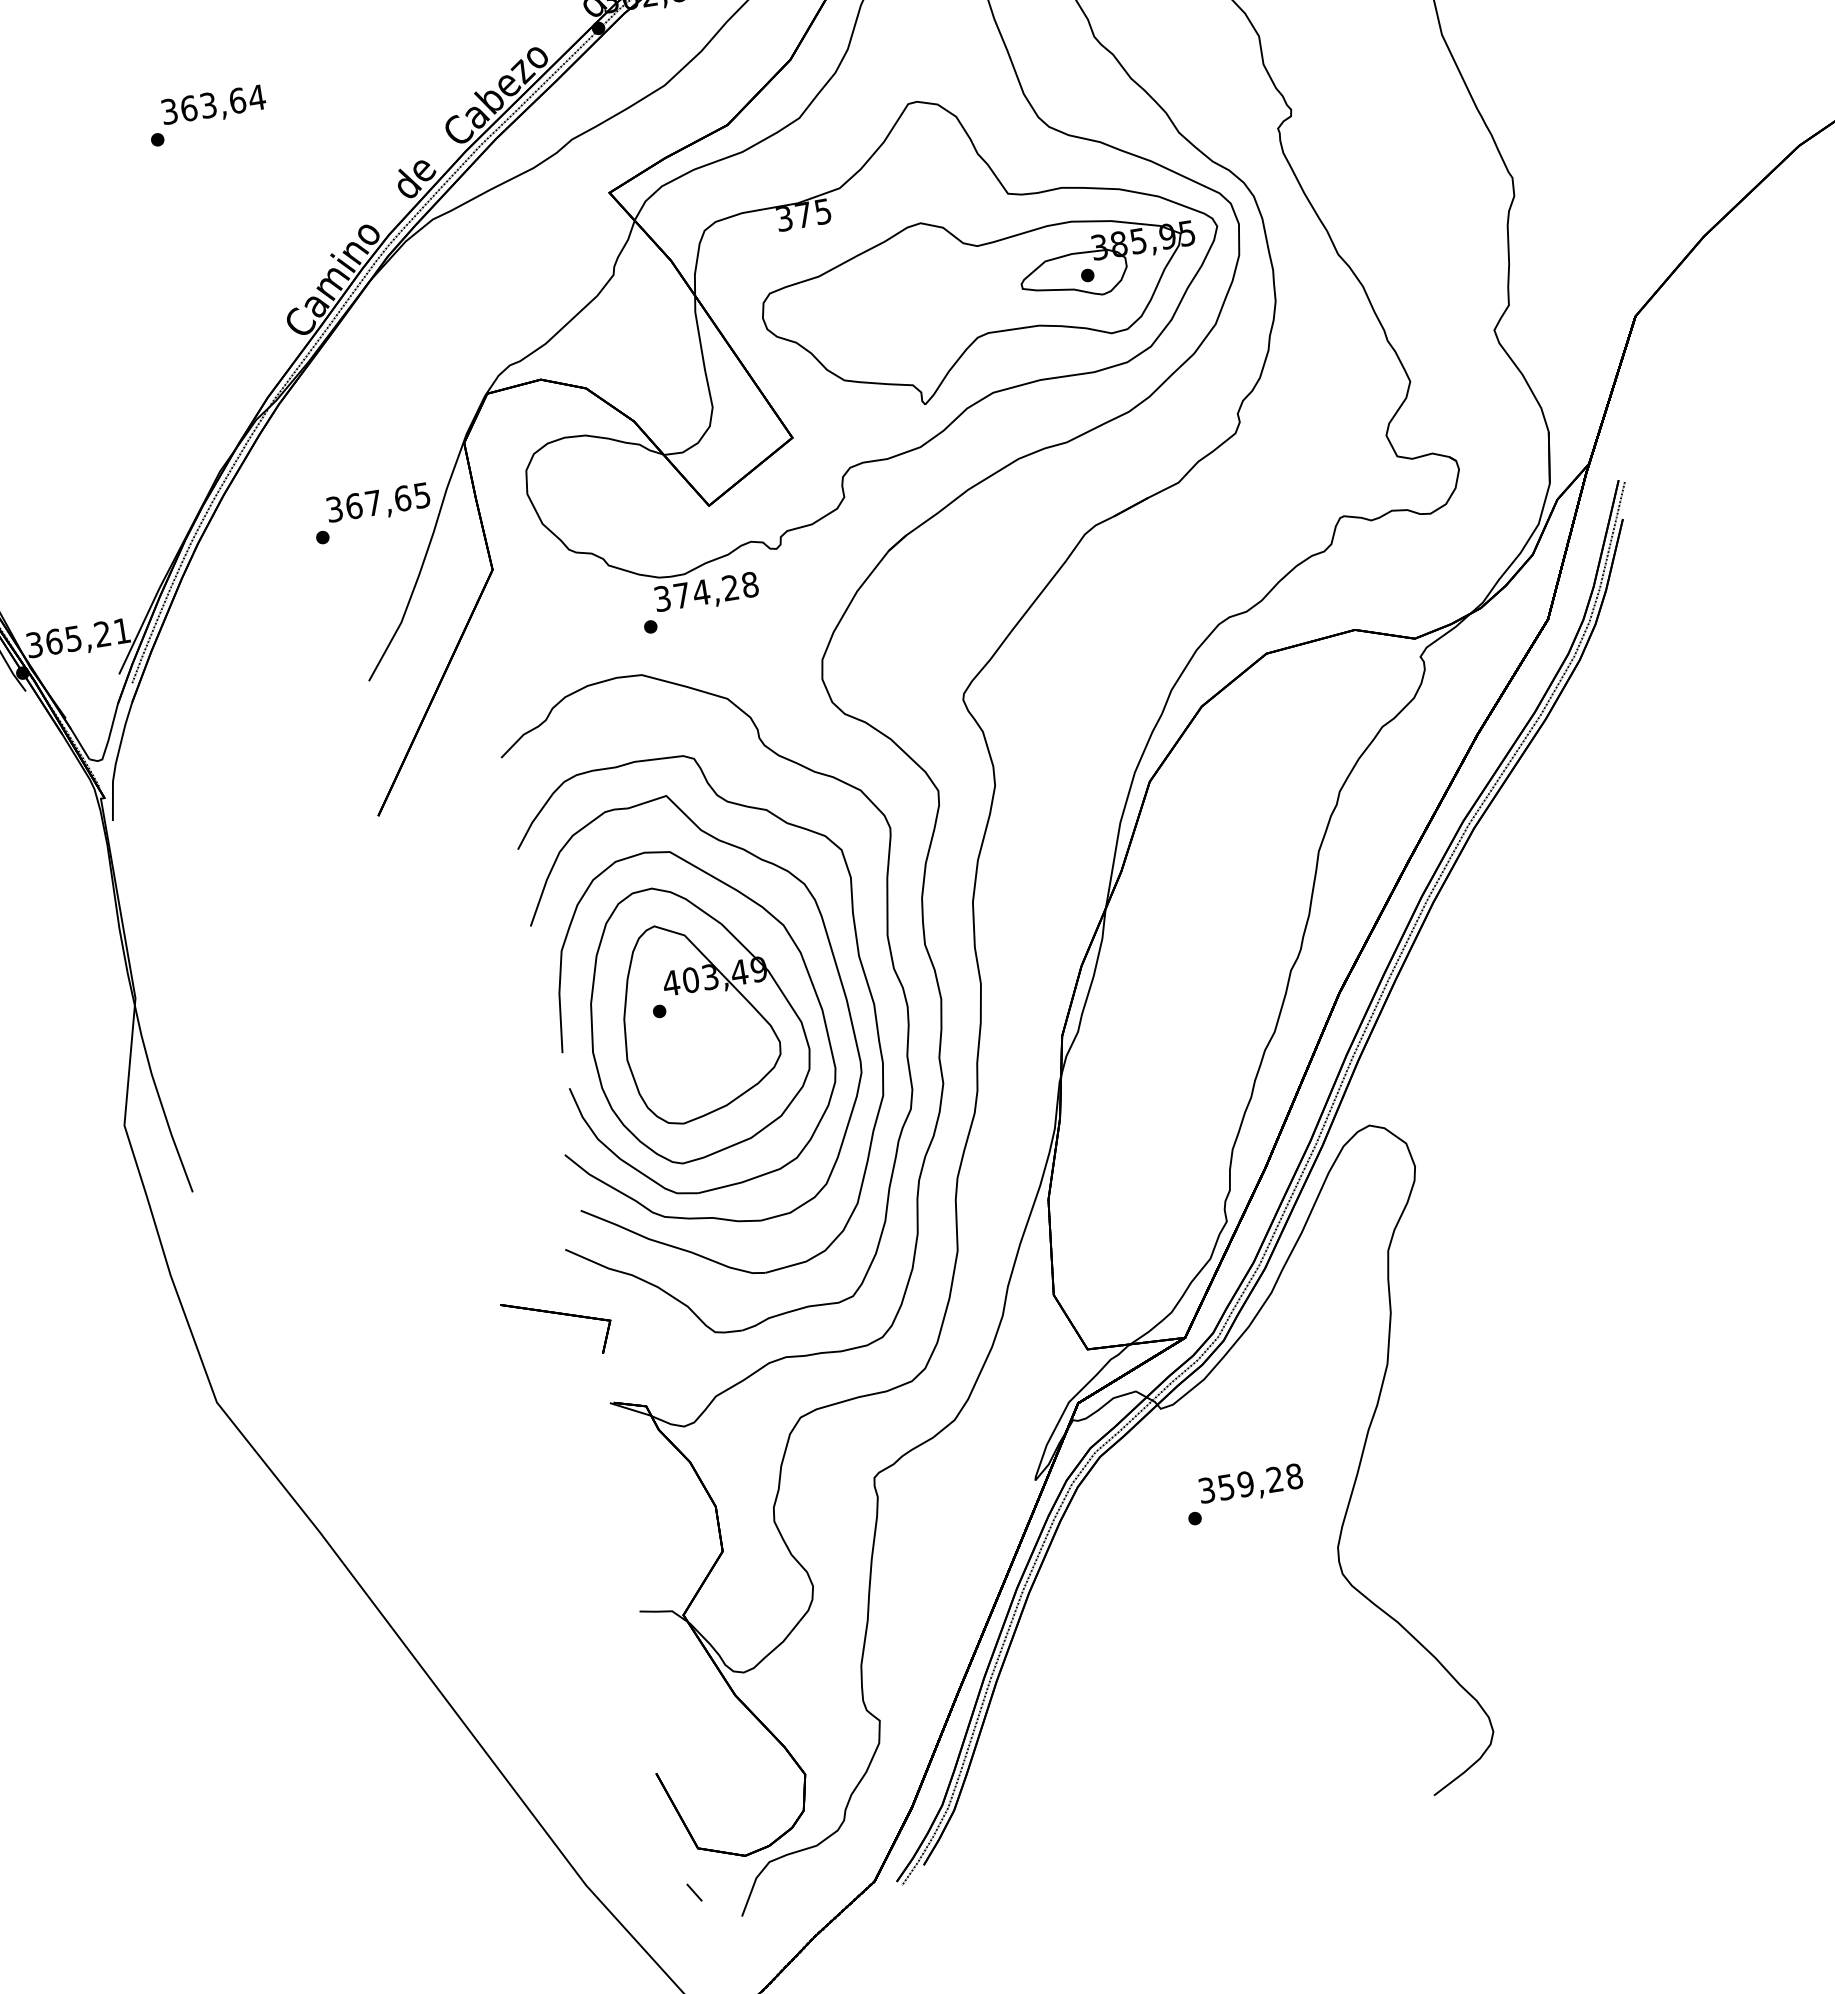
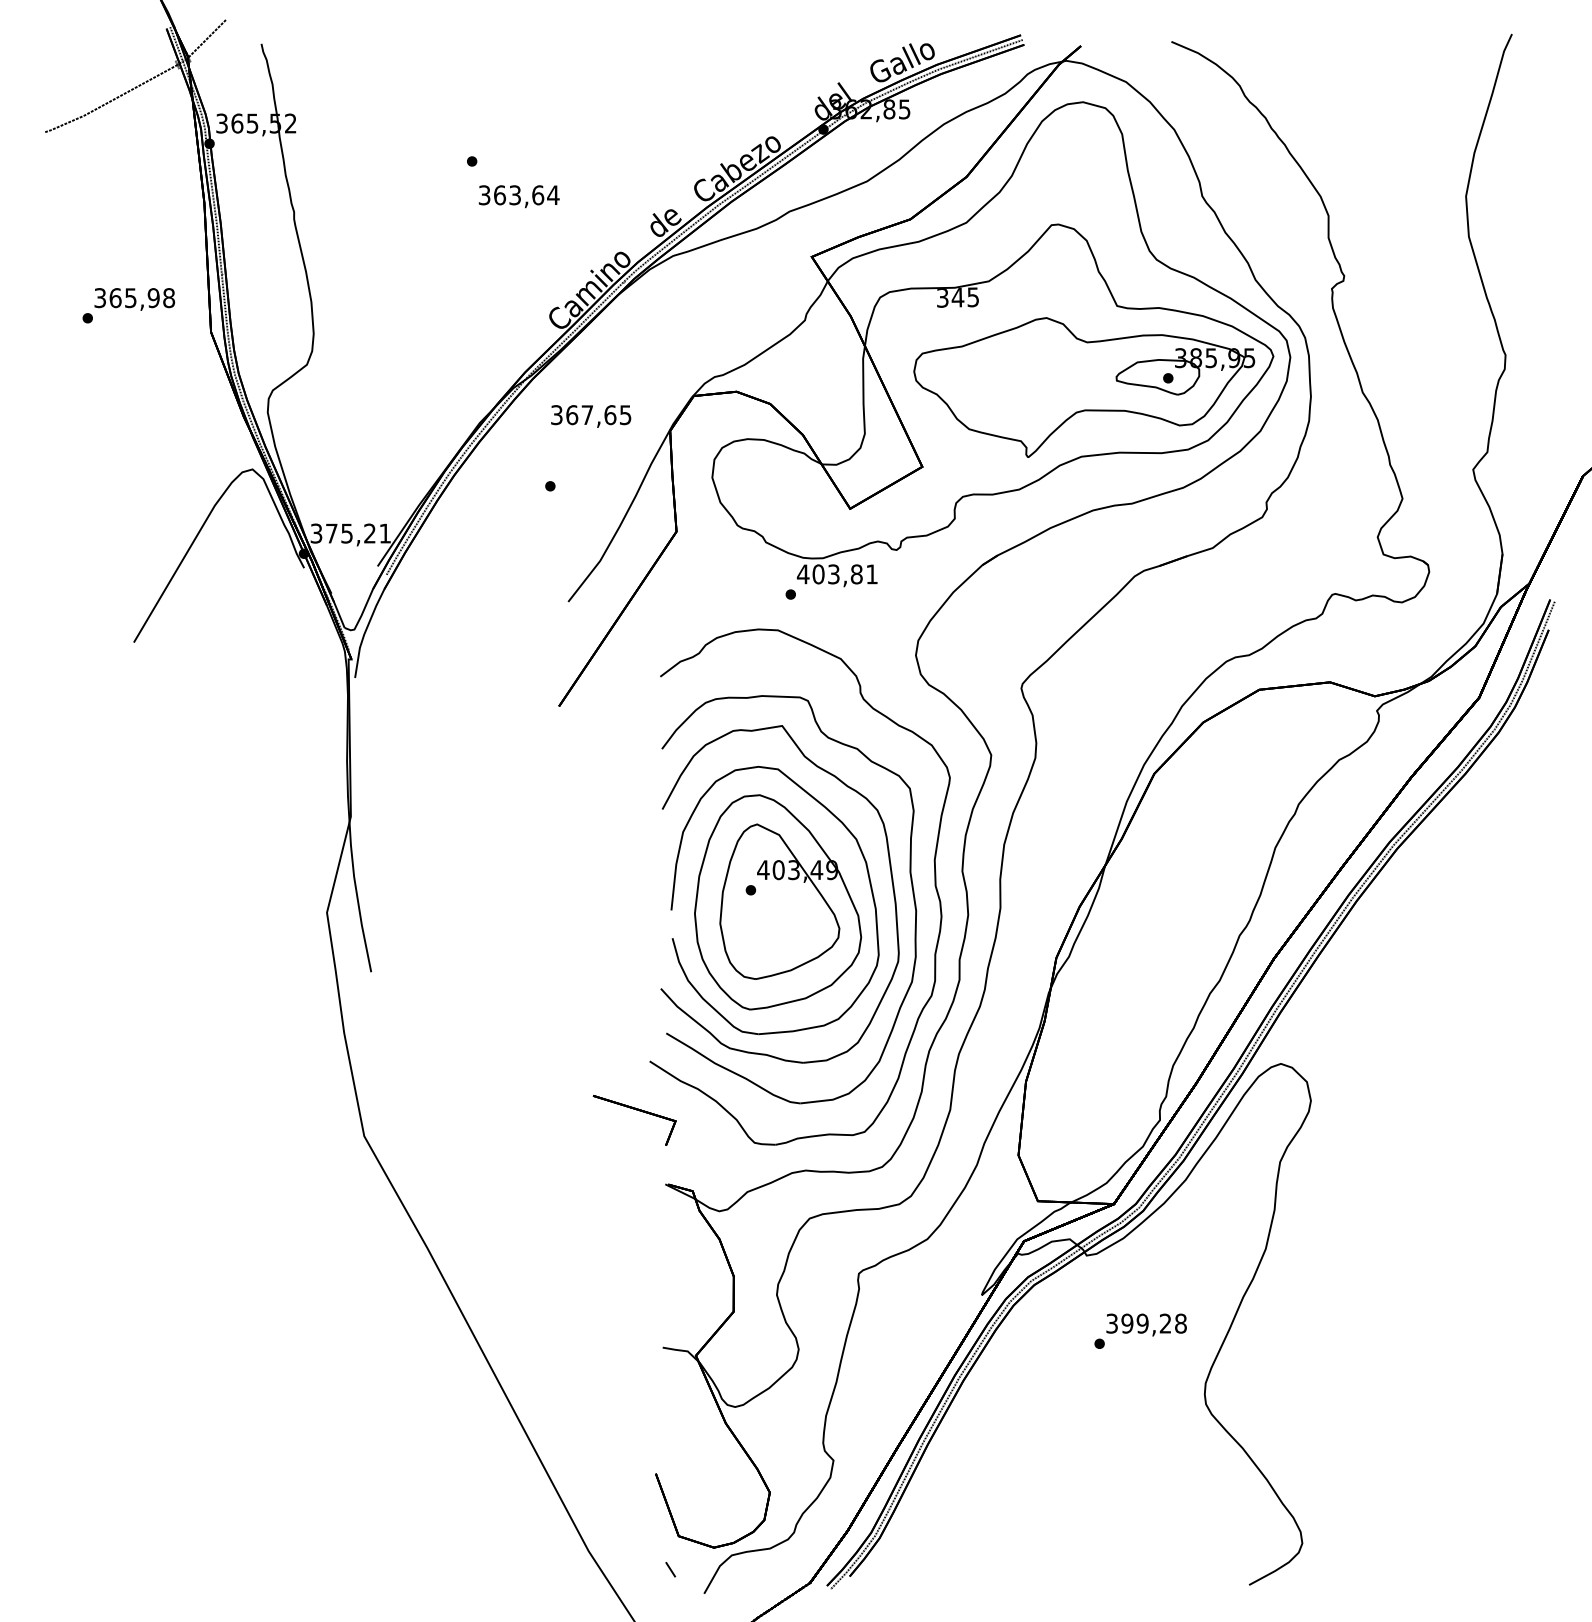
text: (212, 106) -> (518, 196), moved
text: (803, 215) -> (957, 297), 375 -> 345
text: (379, 504) -> (591, 416), moved
text: (706, 591) -> (837, 574), 374,28 -> 403,81
text: (53, 641) -> (331, 533), 365,21 -> 375,21
text: (1226, 1487) -> (1127, 1323), 359,28 -> 399,28

